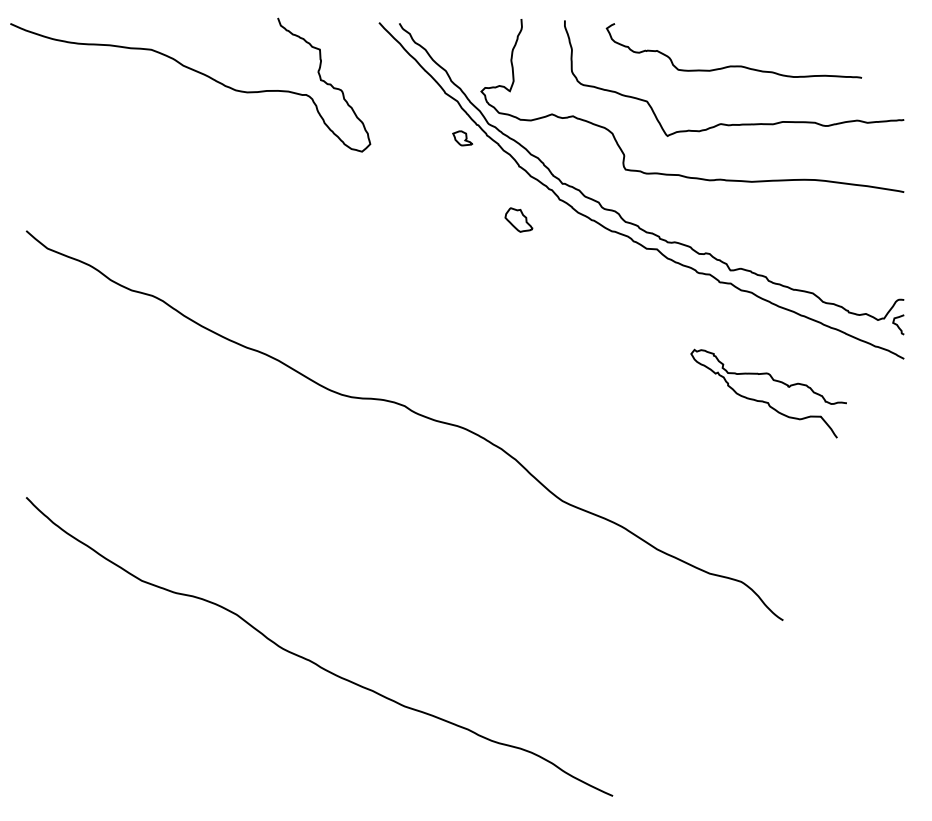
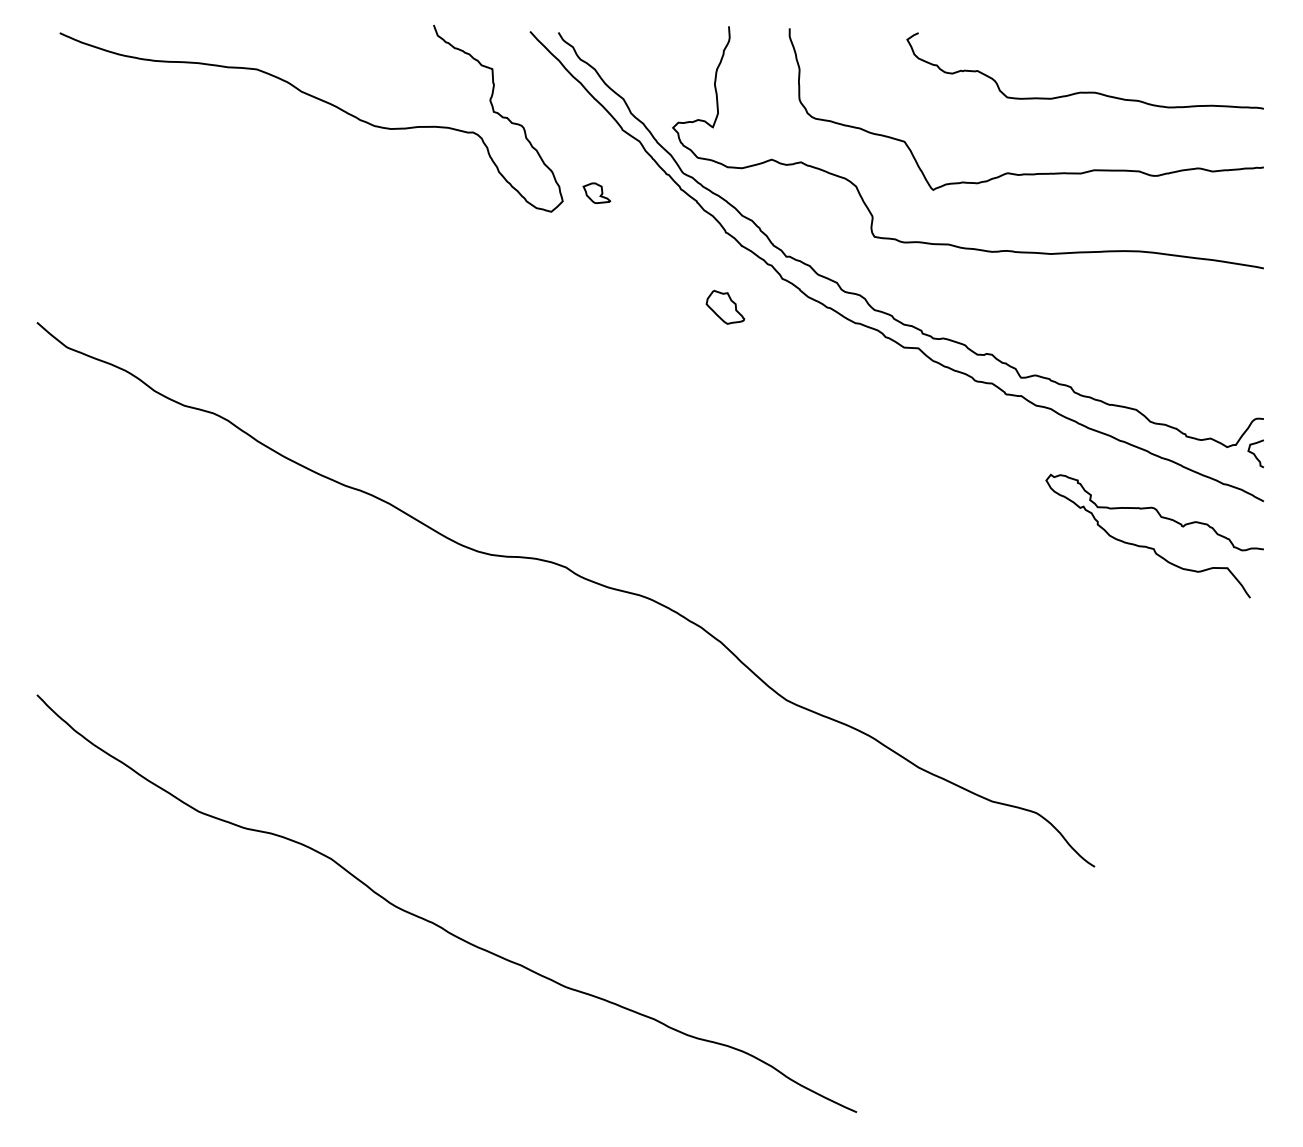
curve: (733, 65) -> (1084, 91), moved
curve: (196, 72) -> (319, 100), moved
part: (462, 137) -> (596, 192), moved
curve: (767, 401) -> (1152, 547), moved

